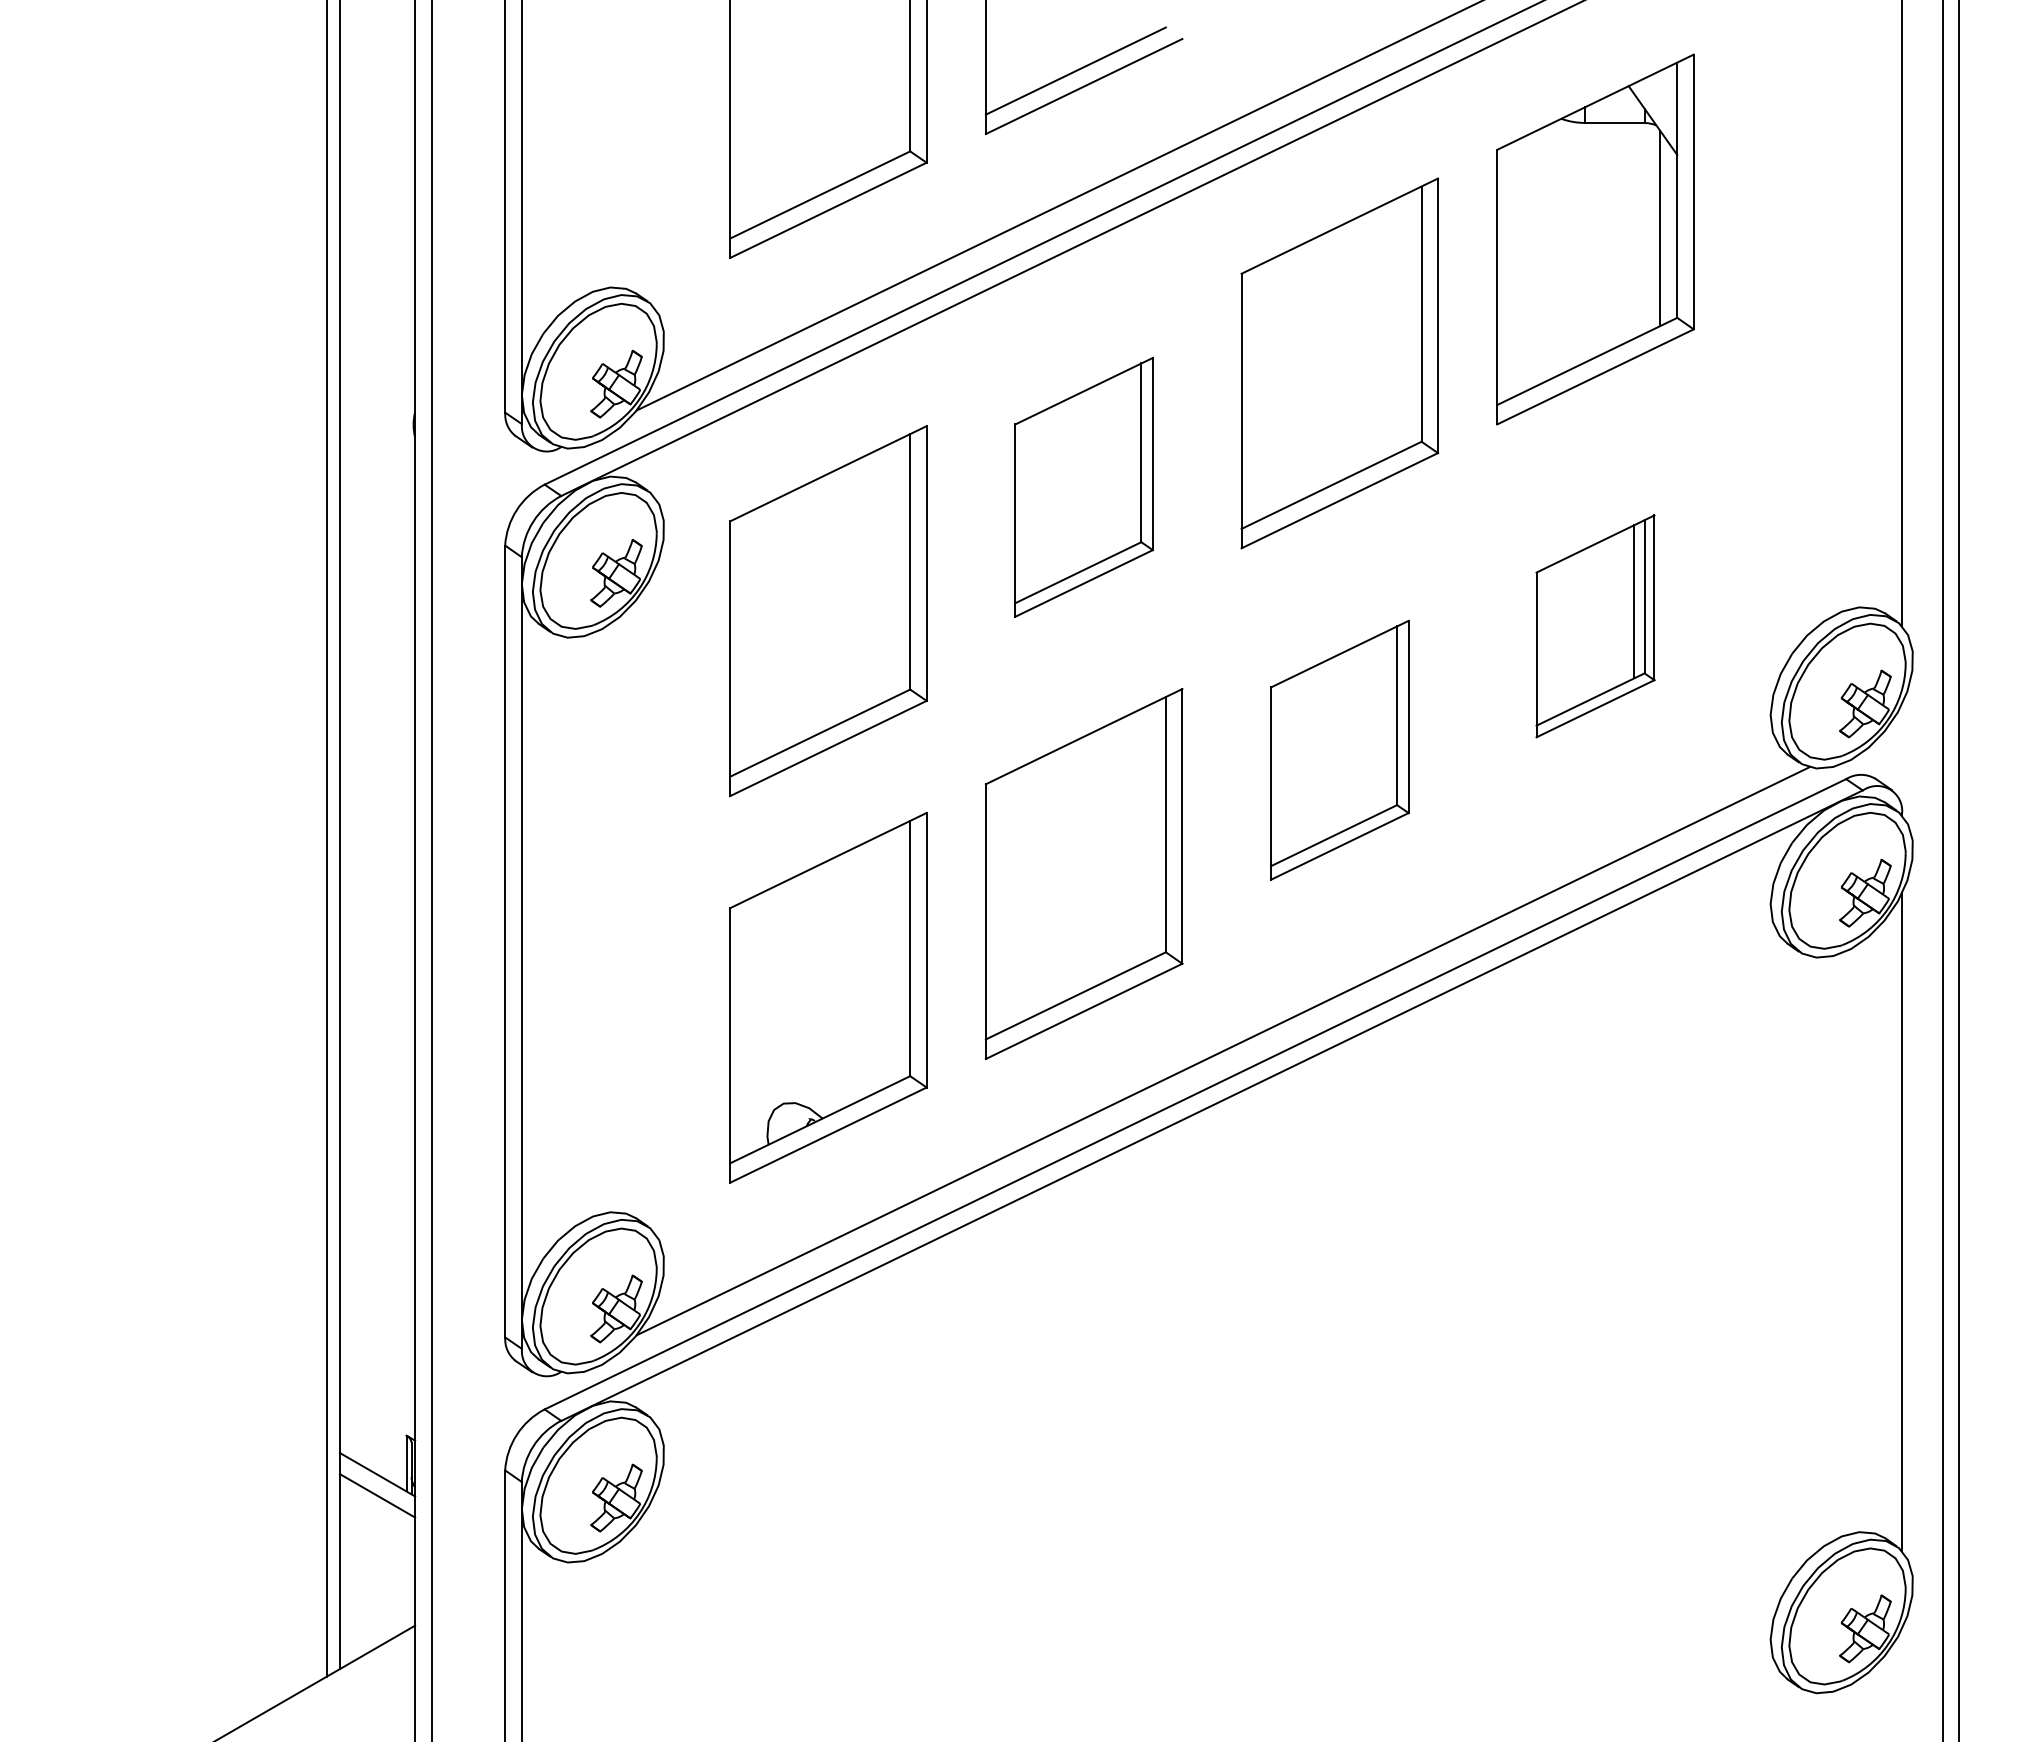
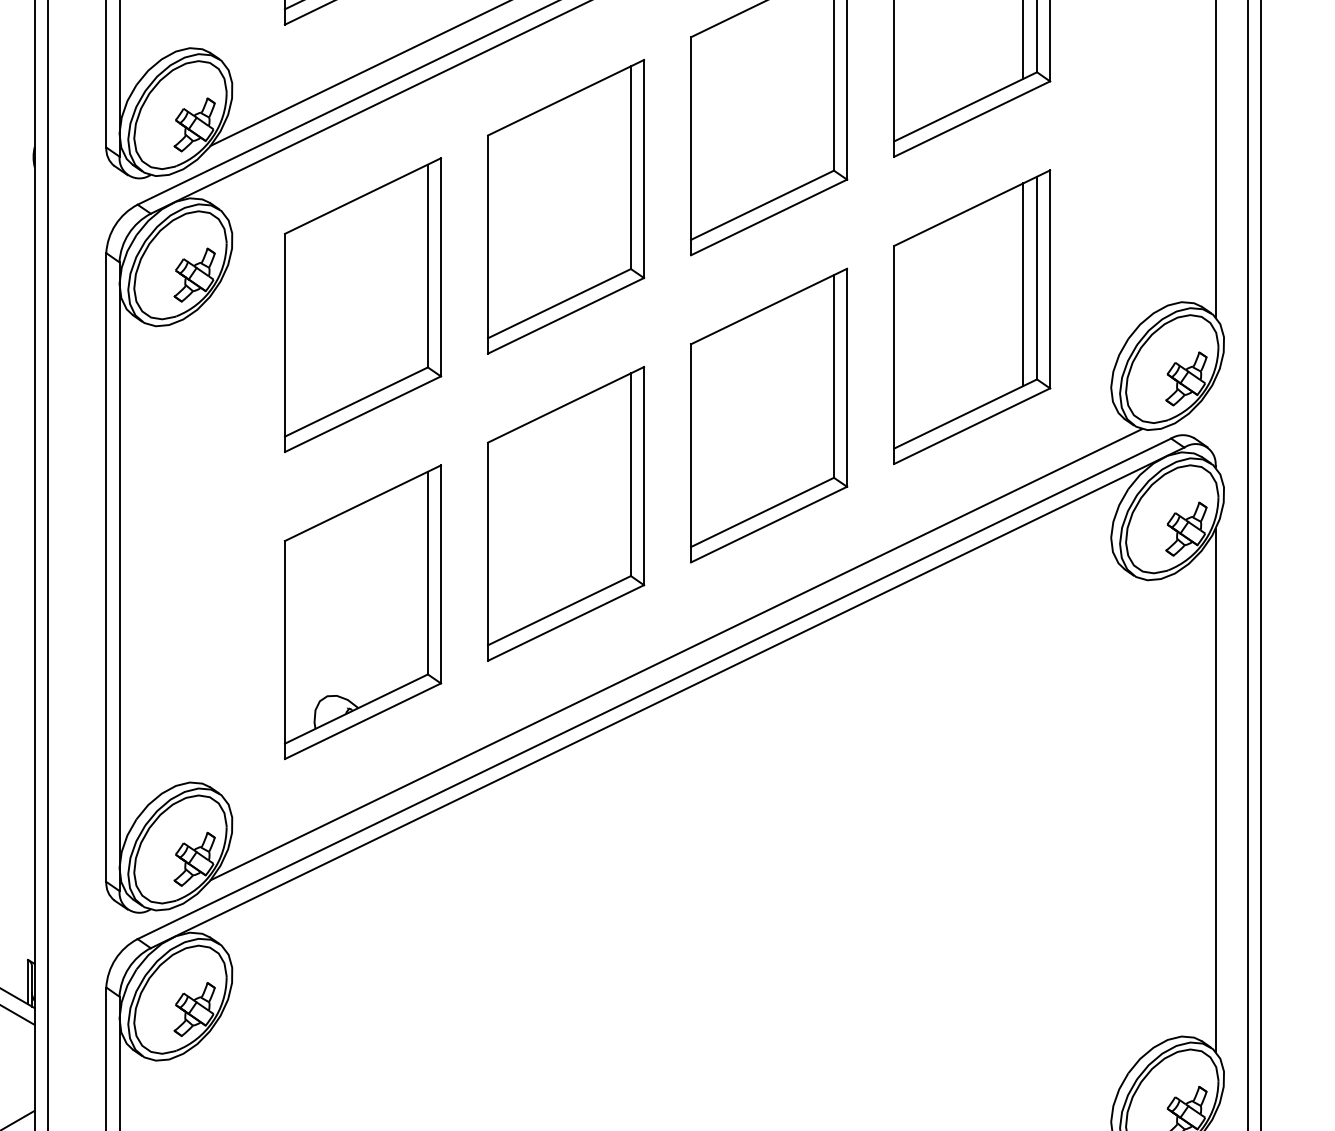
part: (1083, 487) -> (565, 206), size x1.43
part: (1595, 626) -> (972, 317), size x1.67
part: (1339, 750) -> (768, 415), size x1.43

